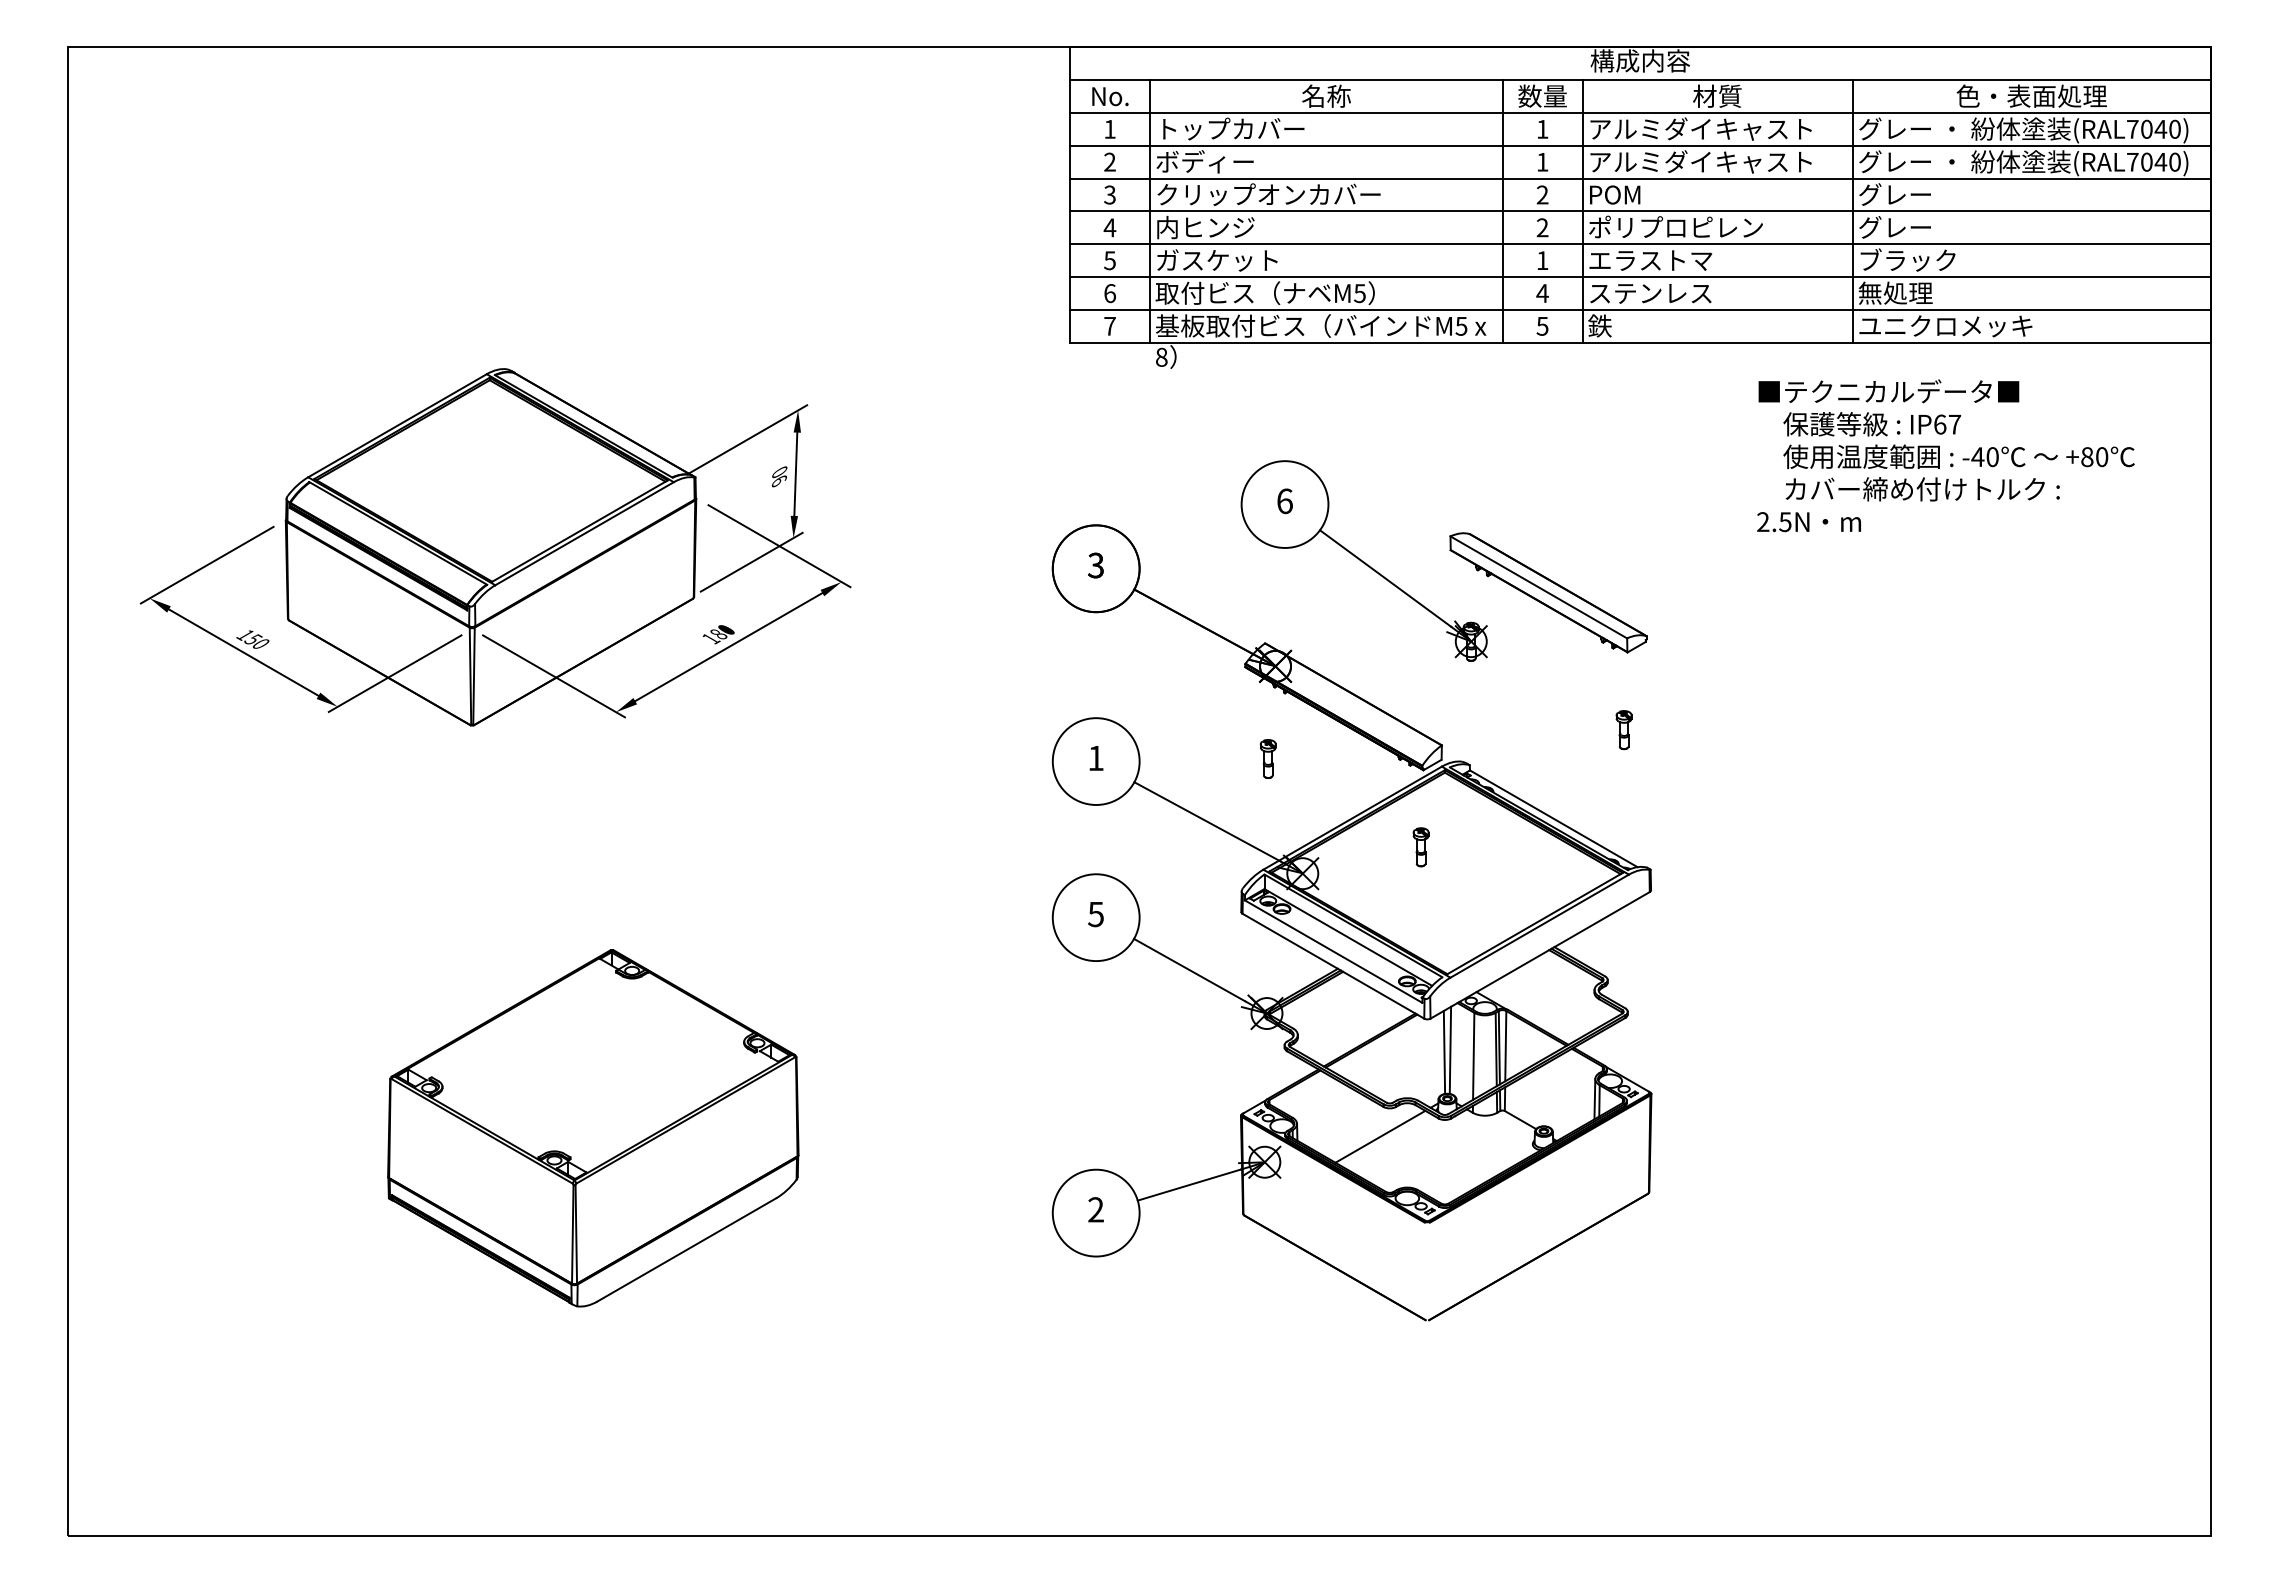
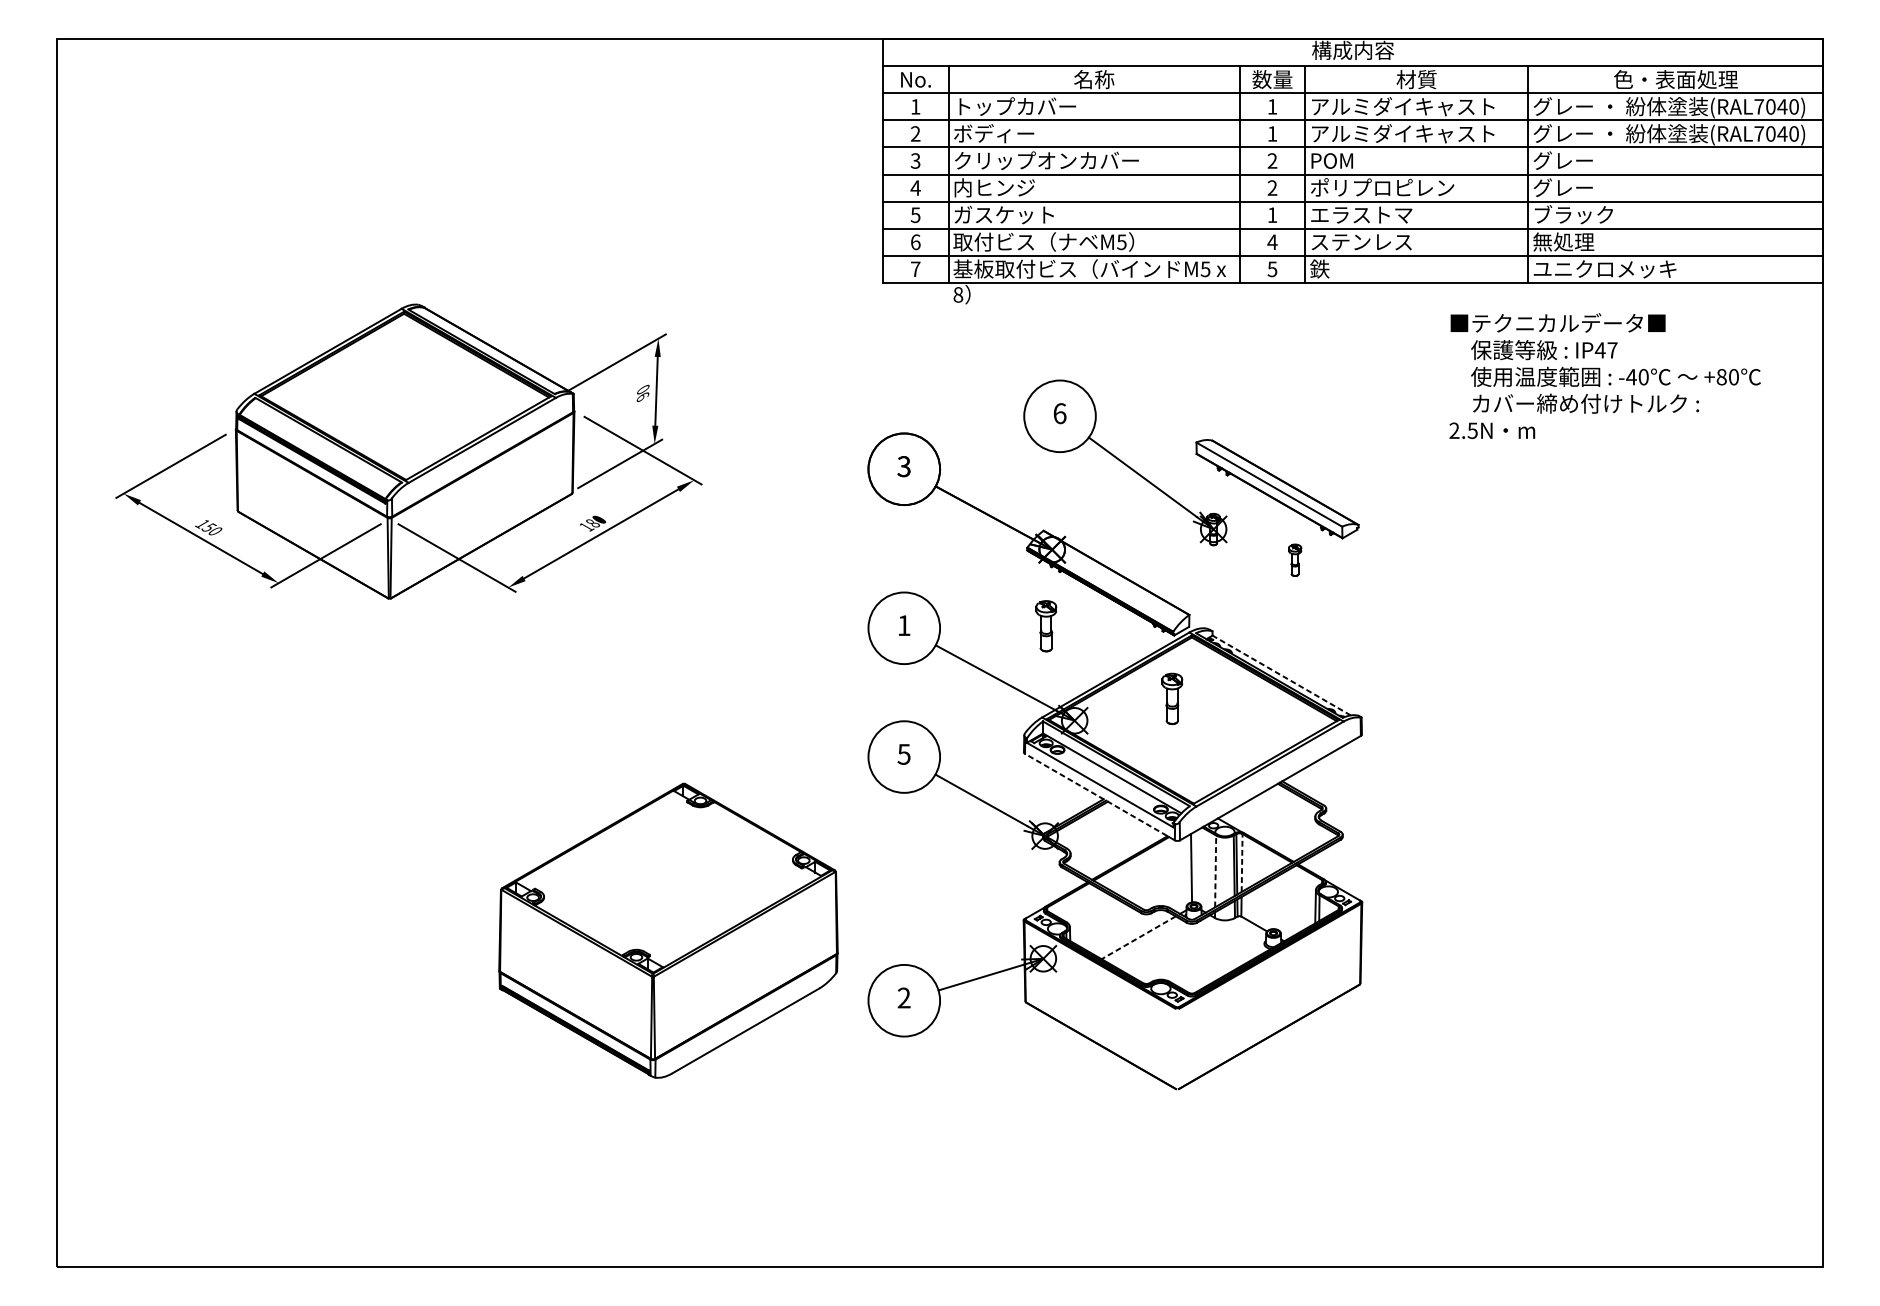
text: (1939, 424) -> (1599, 350), IP67 -> IP47
part: (1623, 730) -> (1294, 560), moved
part: (1267, 758) -> (1045, 625), size x1.6
line: (1553, 818) -> (1281, 675), solid -> dashed
part: (1420, 847) -> (1171, 699), size x1.6
line: (1333, 966) -> (1100, 797), solid -> dashed
line: (1505, 1045) -> (1241, 862), solid -> dashed
line: (1450, 1050) -> (1196, 866), removed
line: (1473, 1056) -> (1215, 871), solid -> dashed
part: (593, 1128) -> (668, 930), moved
line: (1380, 1136) -> (1138, 937), solid -> dashed

